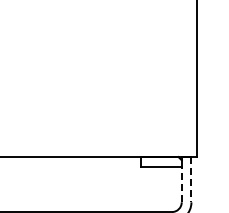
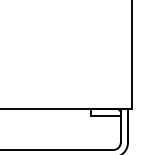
line: (191, 179) -> (127, 125), dashed -> solid
line: (181, 184) -> (120, 129), dashed -> solid

